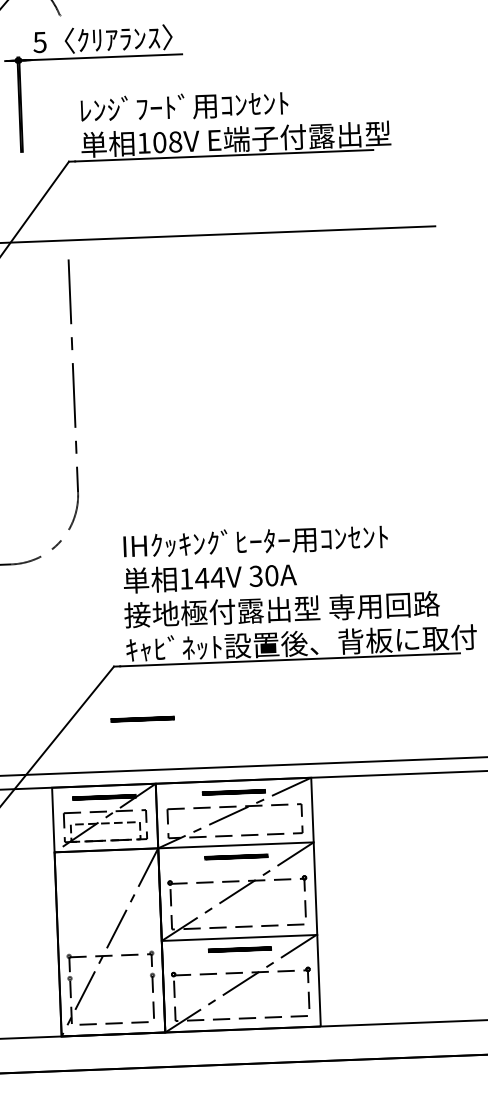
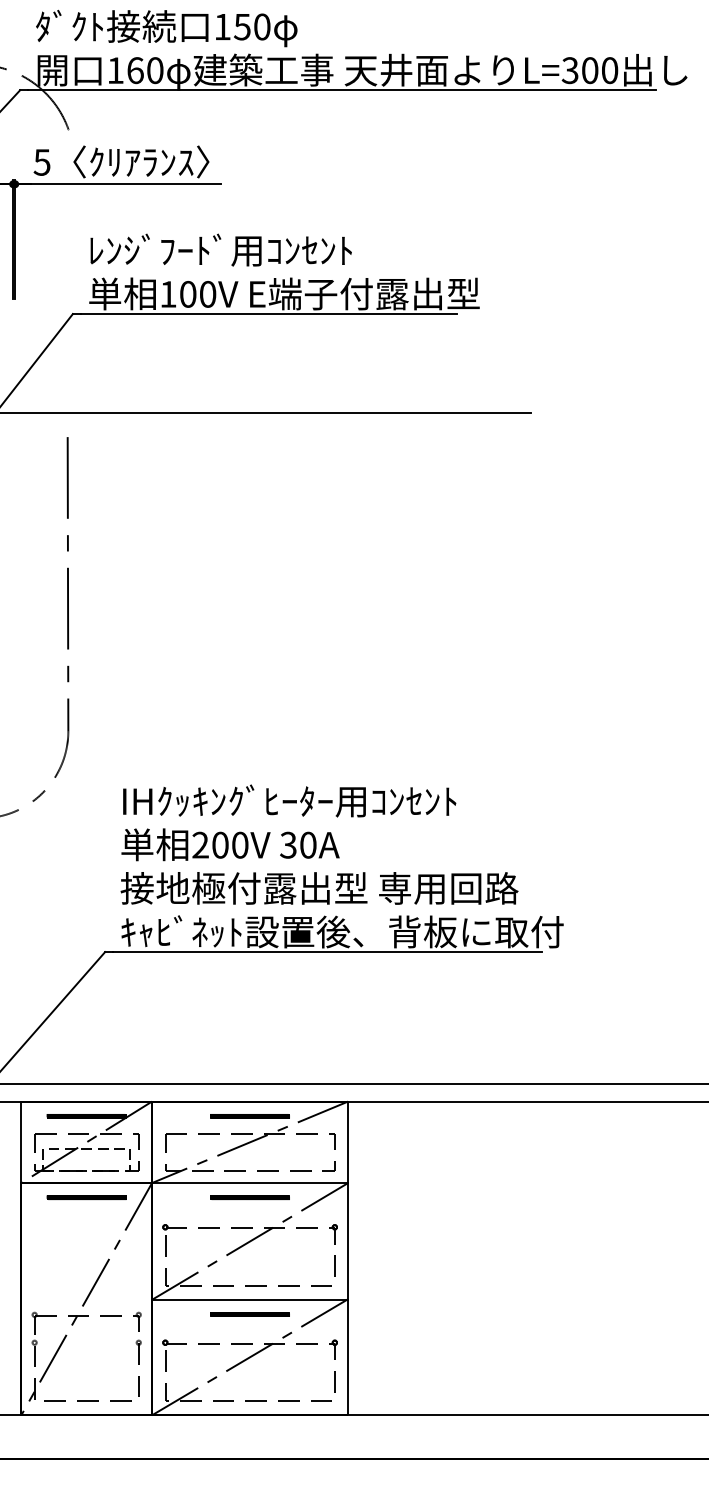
text: (175, 142) -> (207, 294), 108V -> 100V
text: (202, 577) -> (220, 844), 144V -> 200V
line: (142, 719) -> (86, 1197), moved

